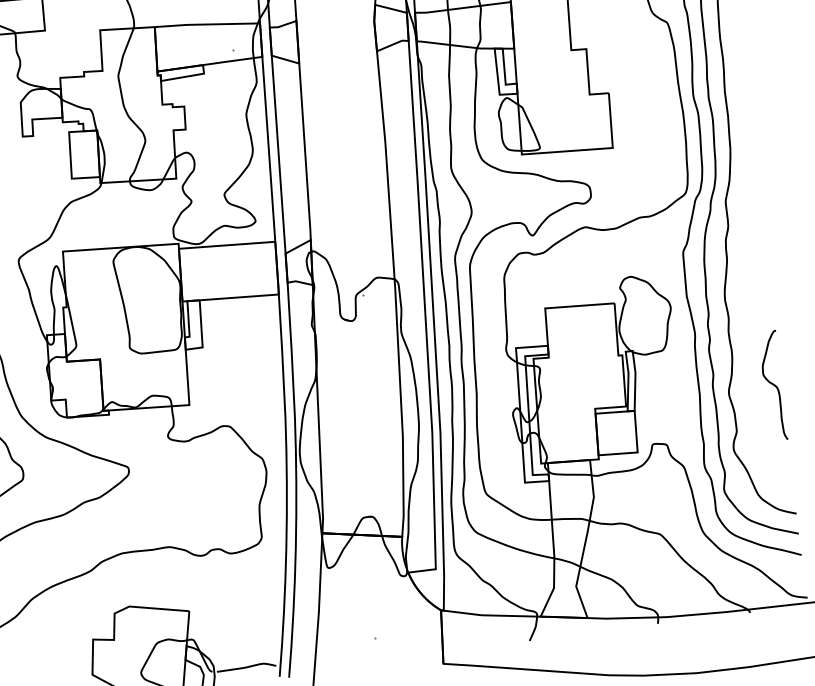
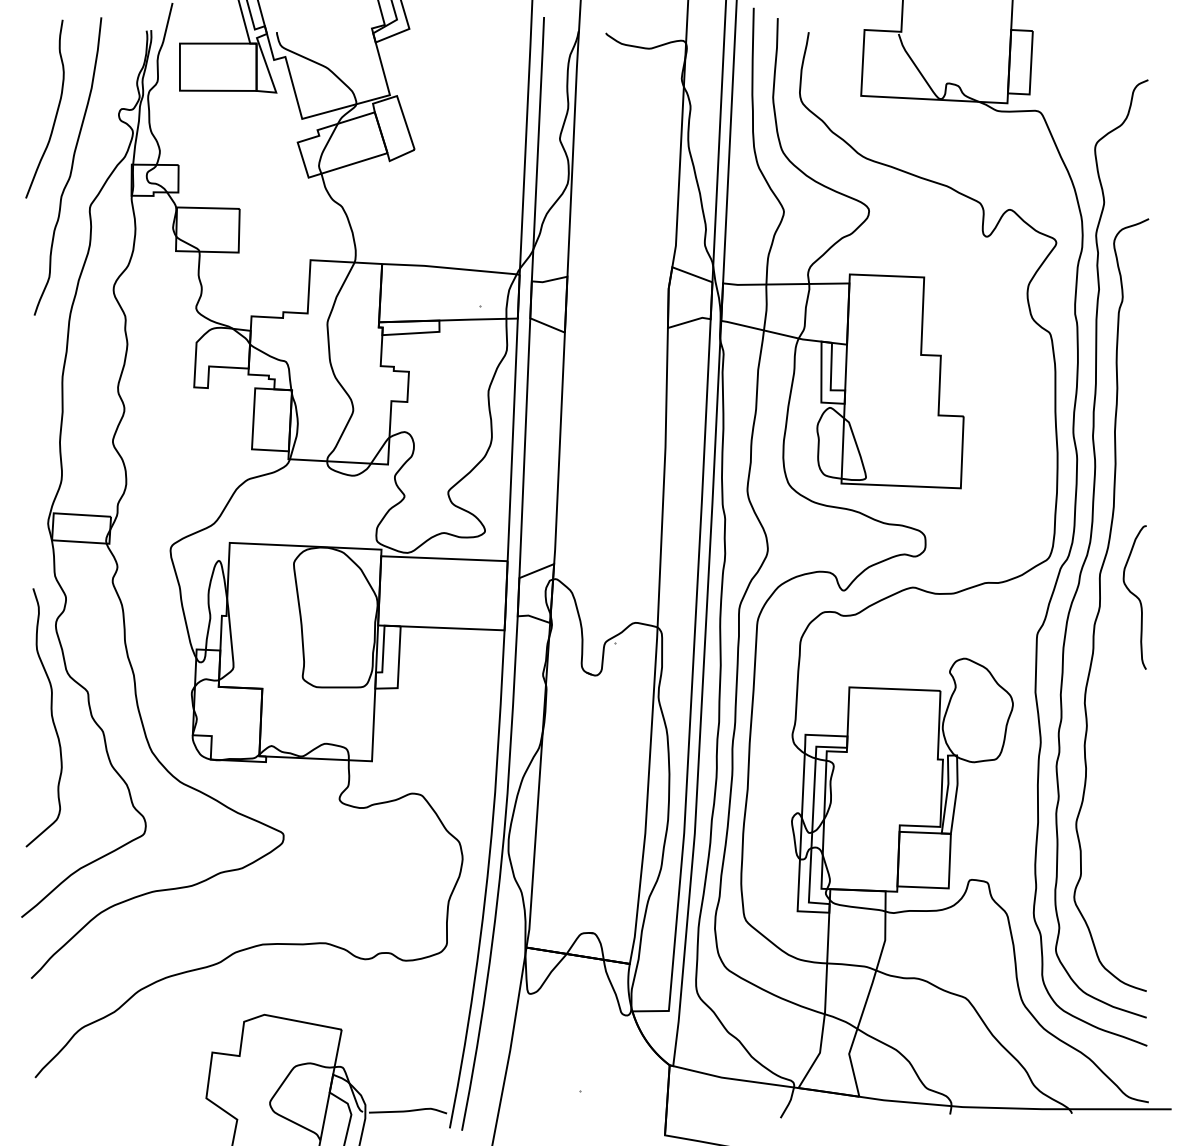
curve: (772, 385) -> (1134, 596), moved

